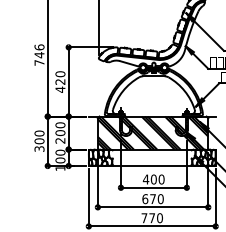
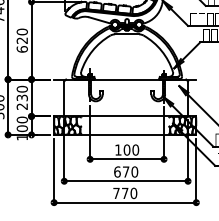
text: (60, 89) -> (22, 49), 420 -> 620
hatch: (152, 132) -> (125, 97), removed
text: (60, 133) -> (22, 98), 200 -> 230
text: (145, 179) -> (117, 150), 400 -> 100

